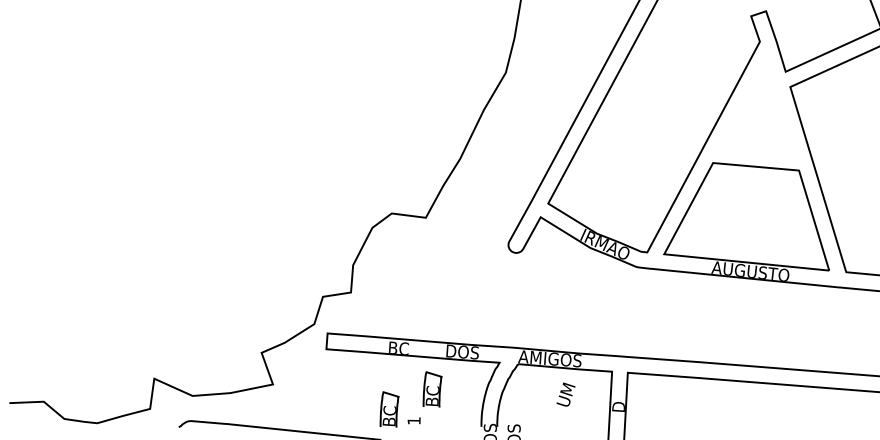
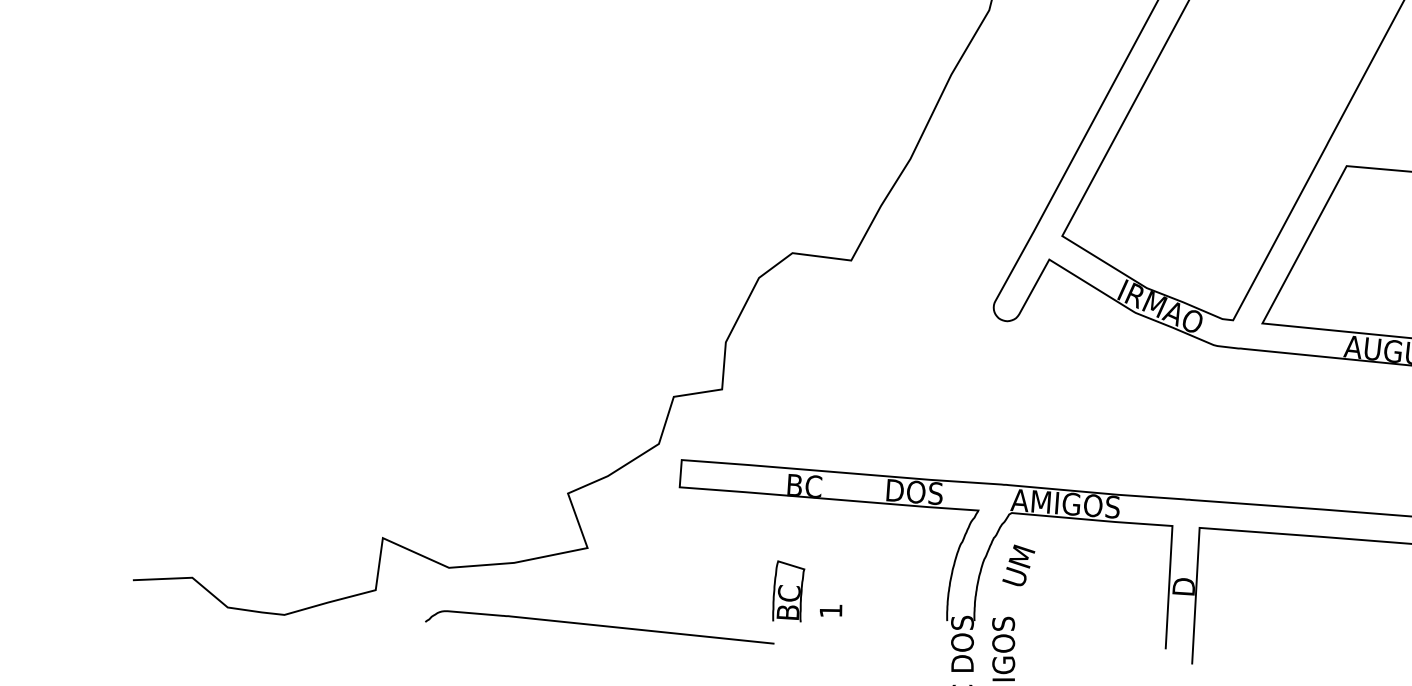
part: (432, 389) -> (862, 556), removed
text: (565, 394) -> (1017, 565), moved

